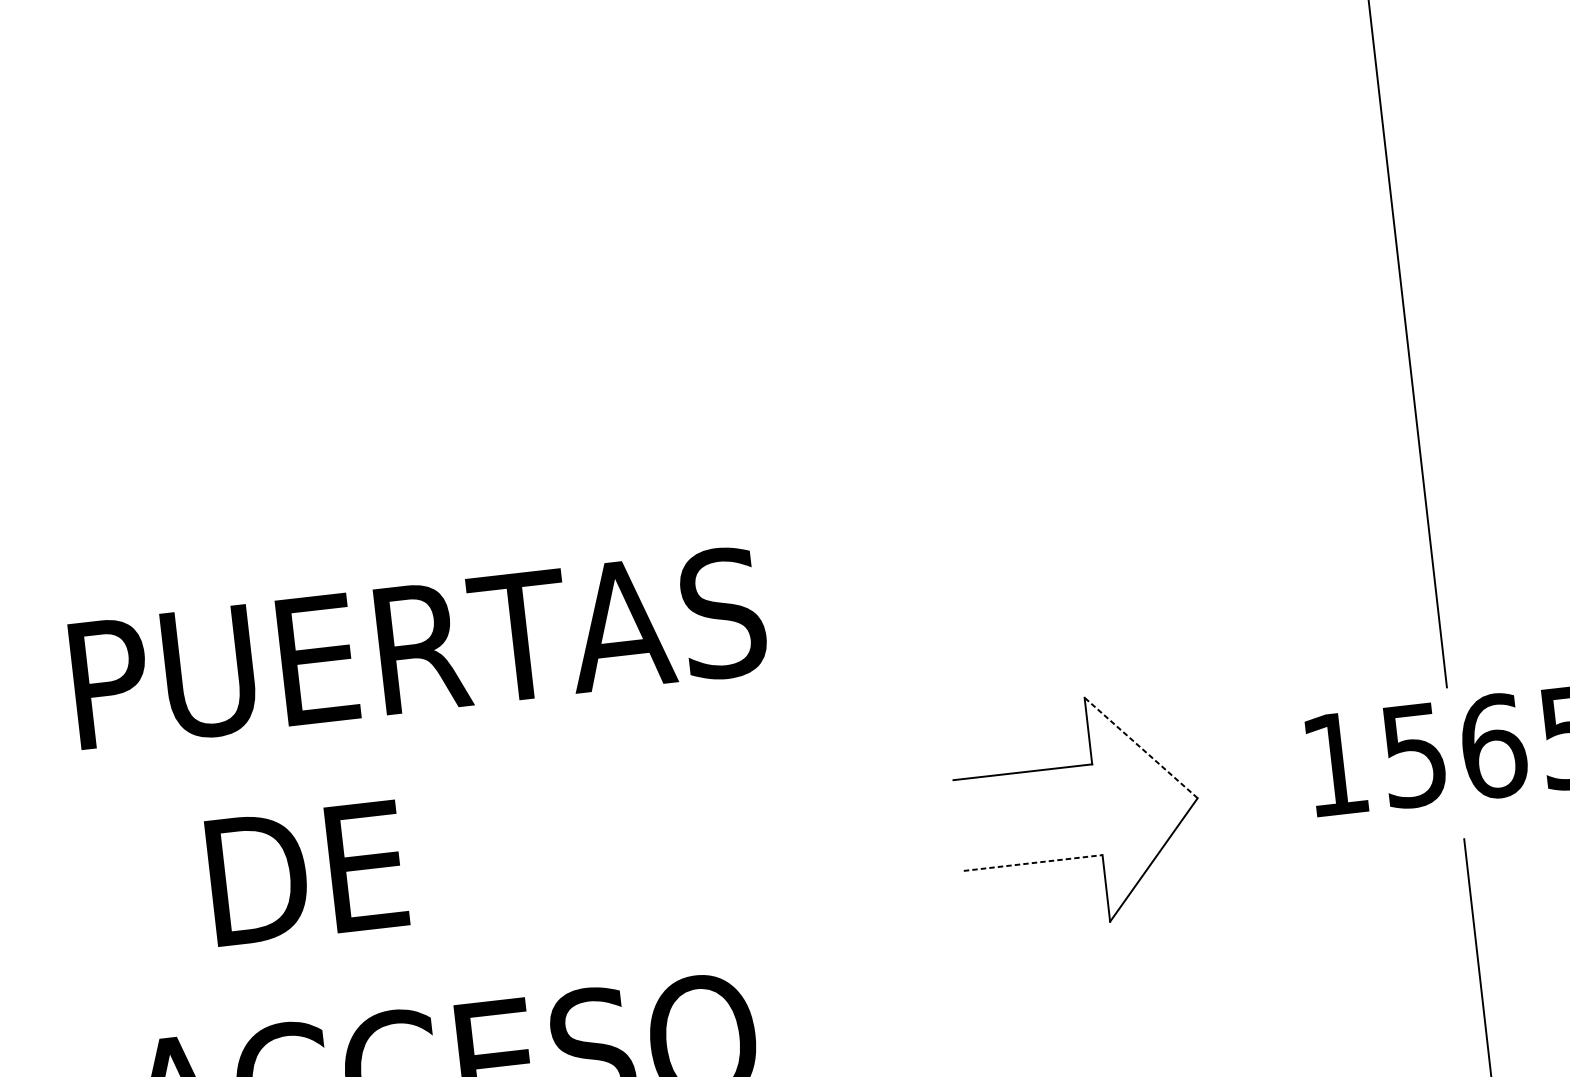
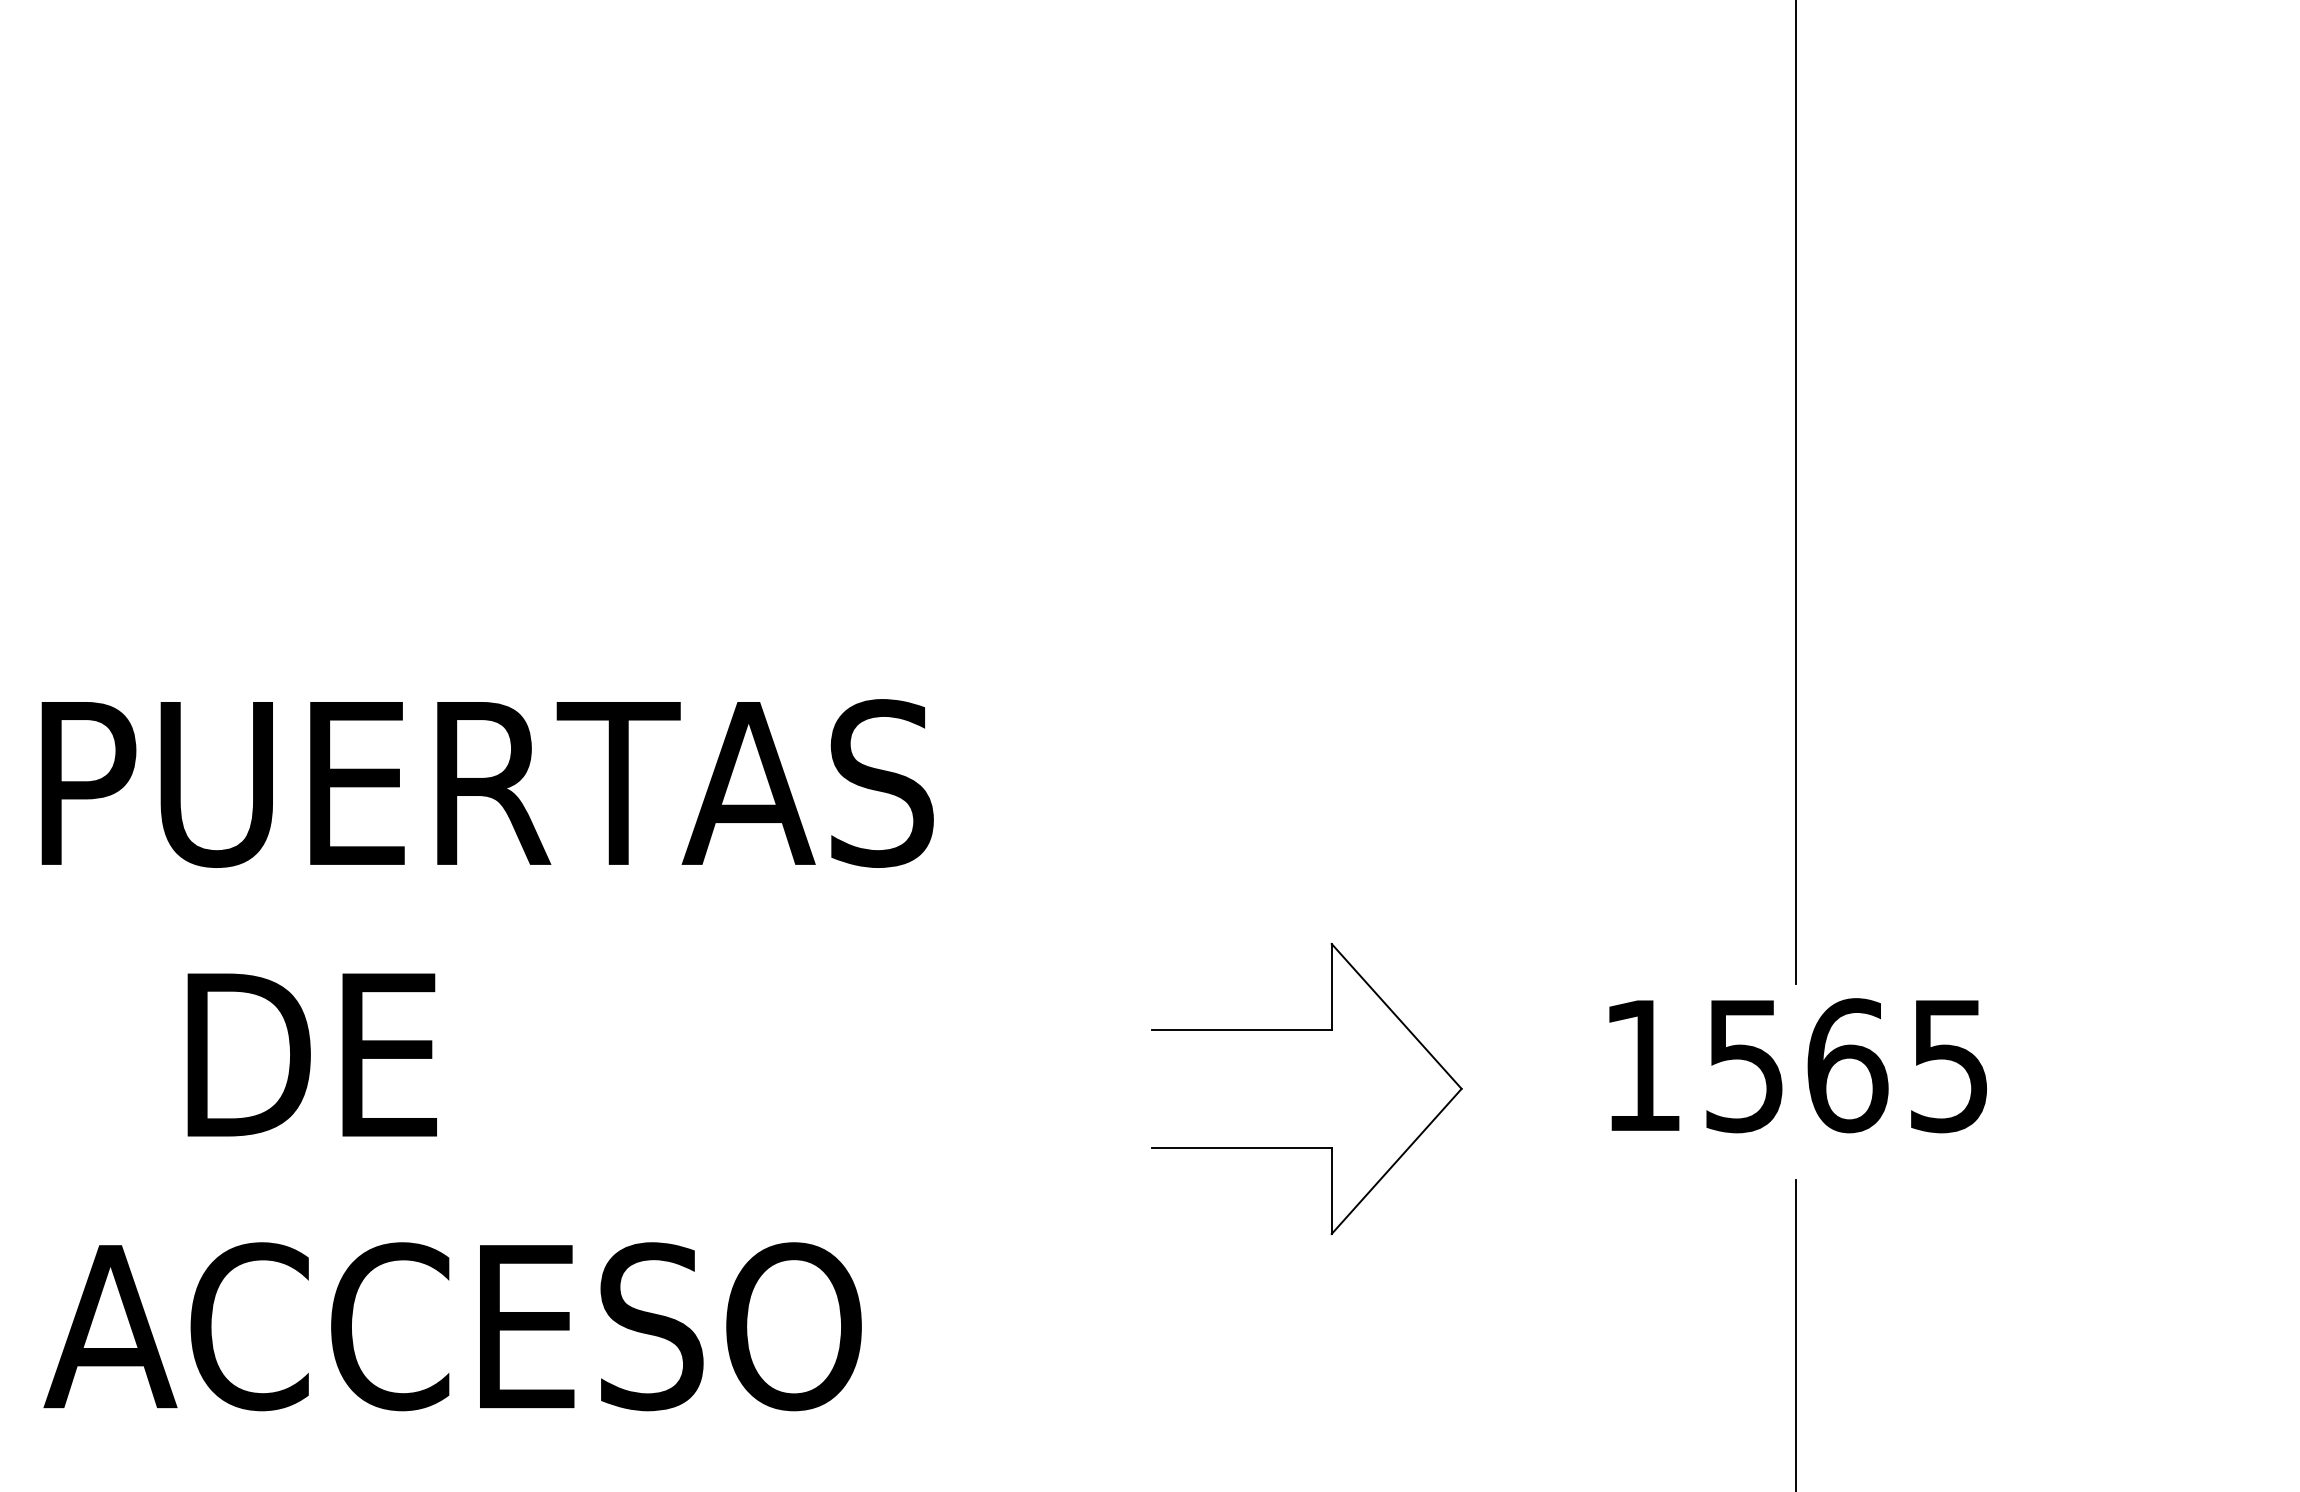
line: (1141, 748) -> (1396, 1016), dashed -> solid
line: (1032, 862) -> (1241, 1147), dashed -> solid

